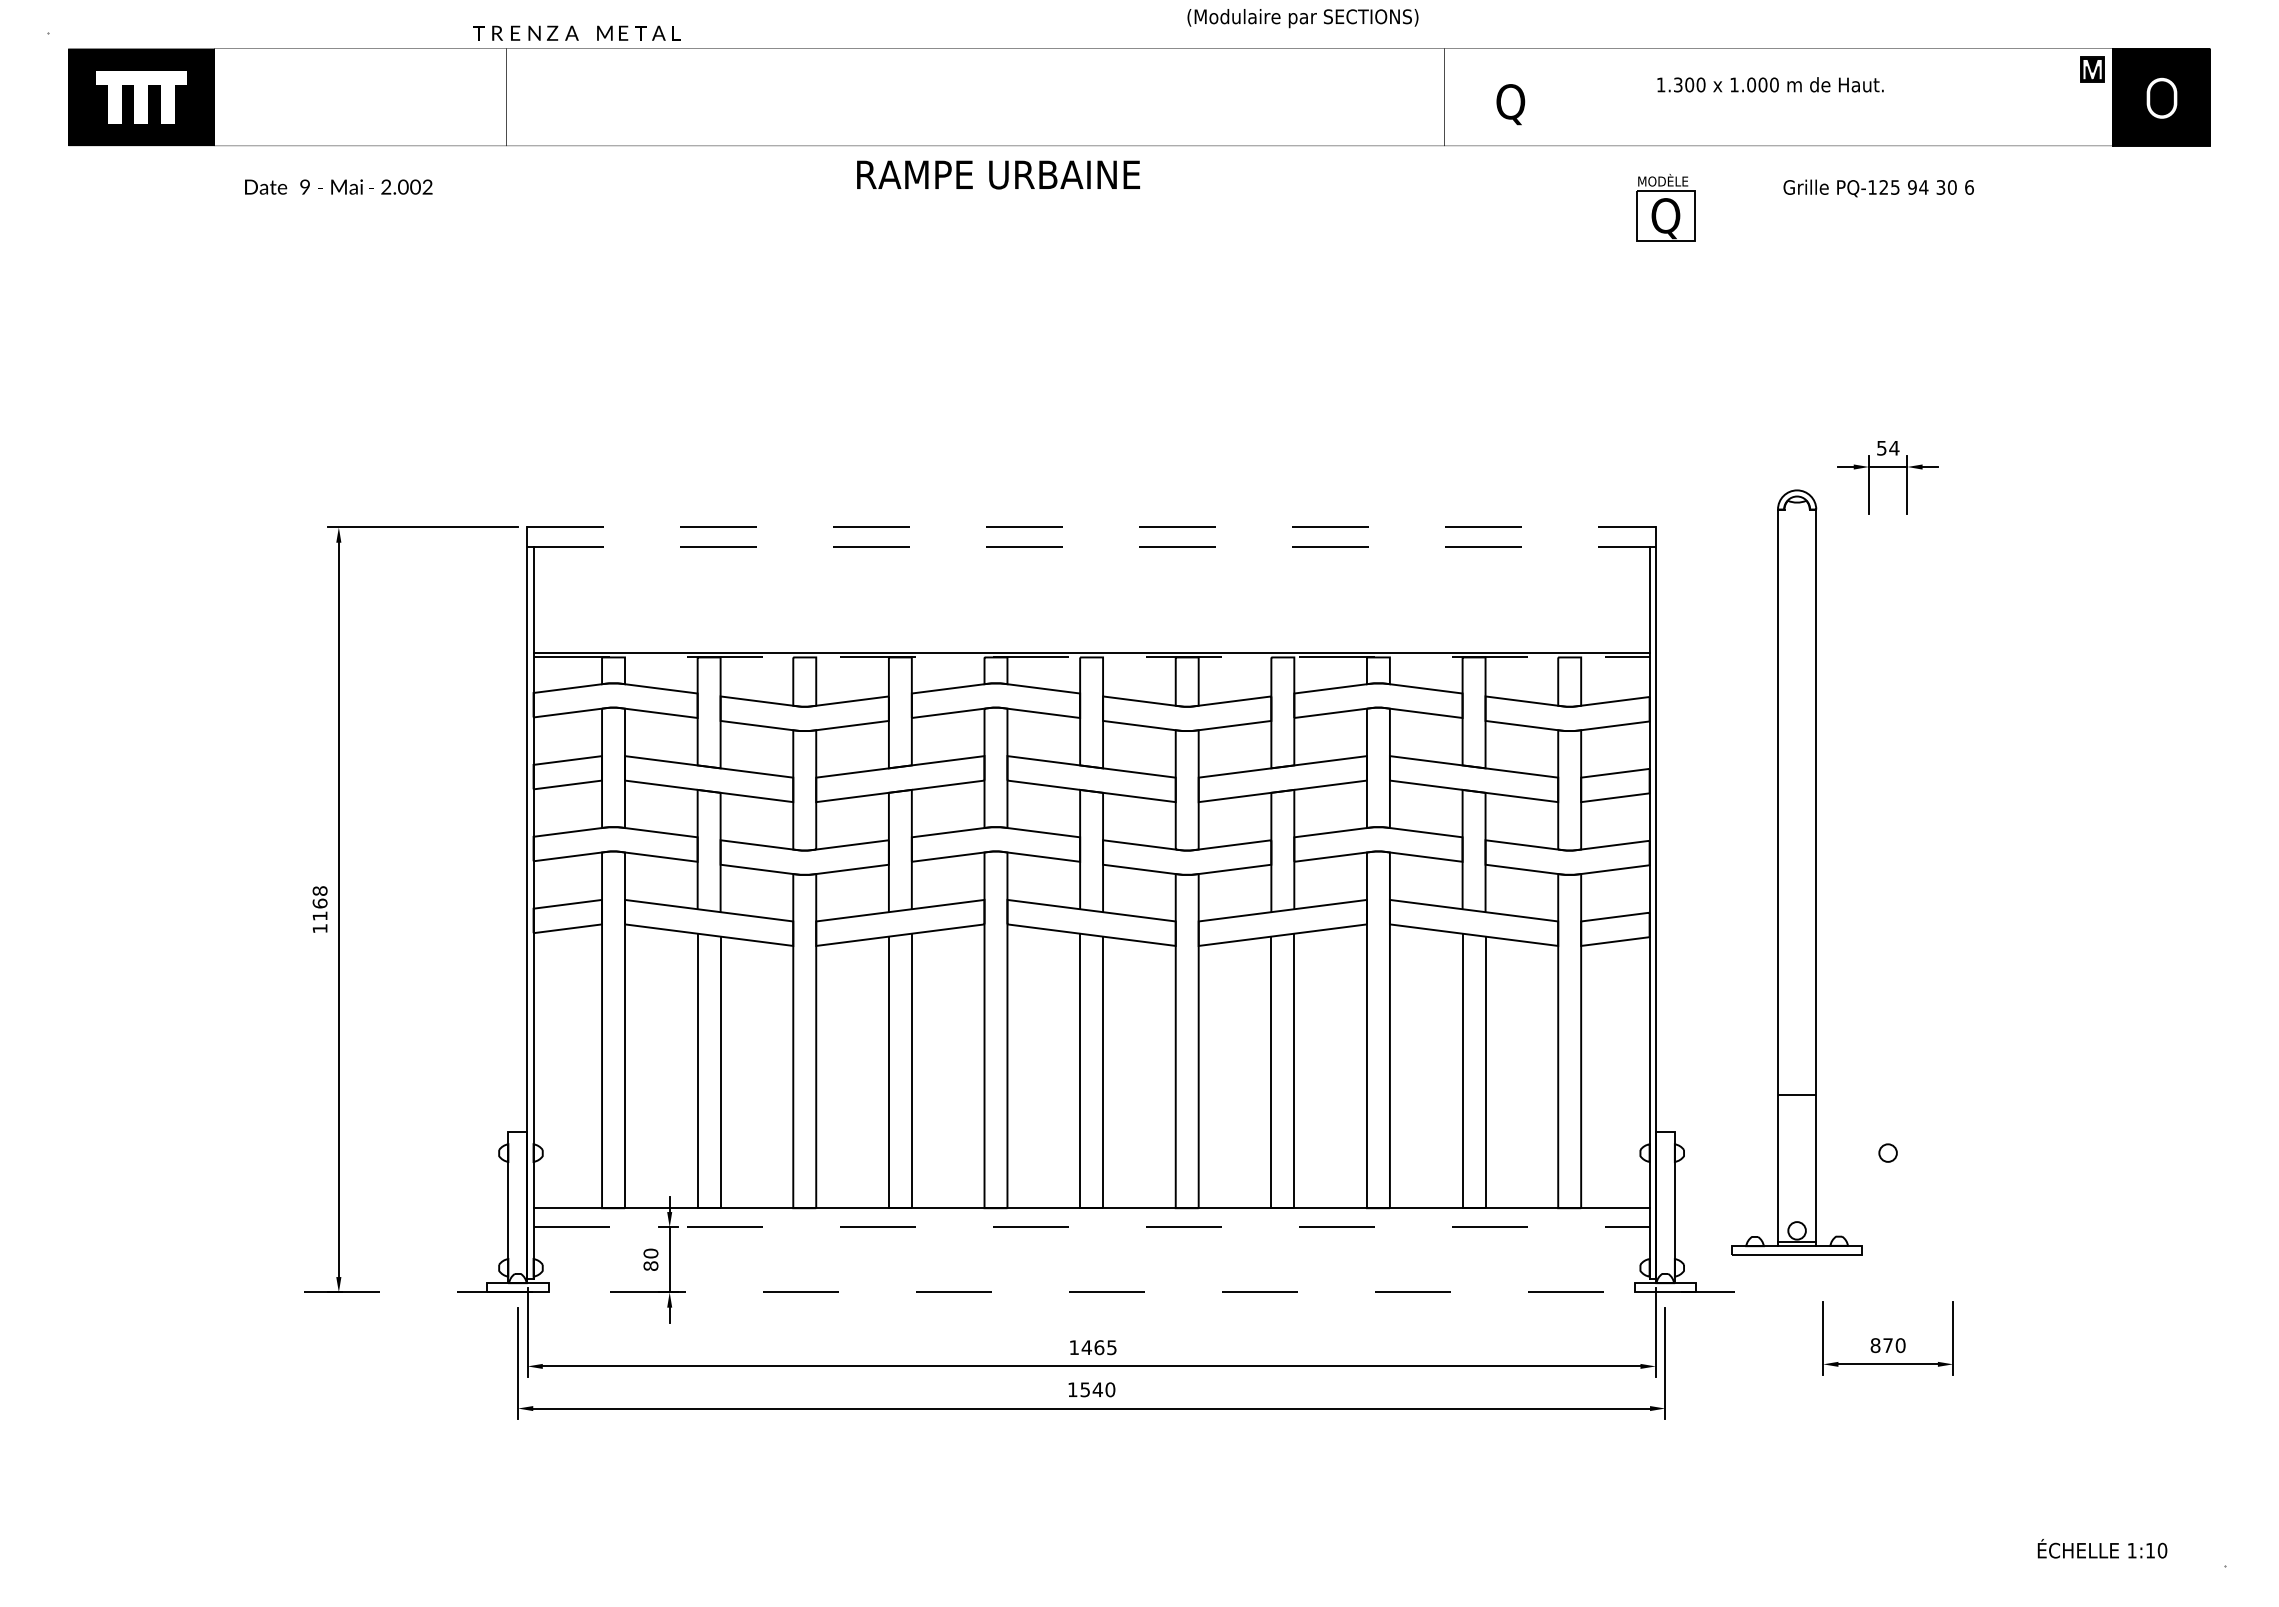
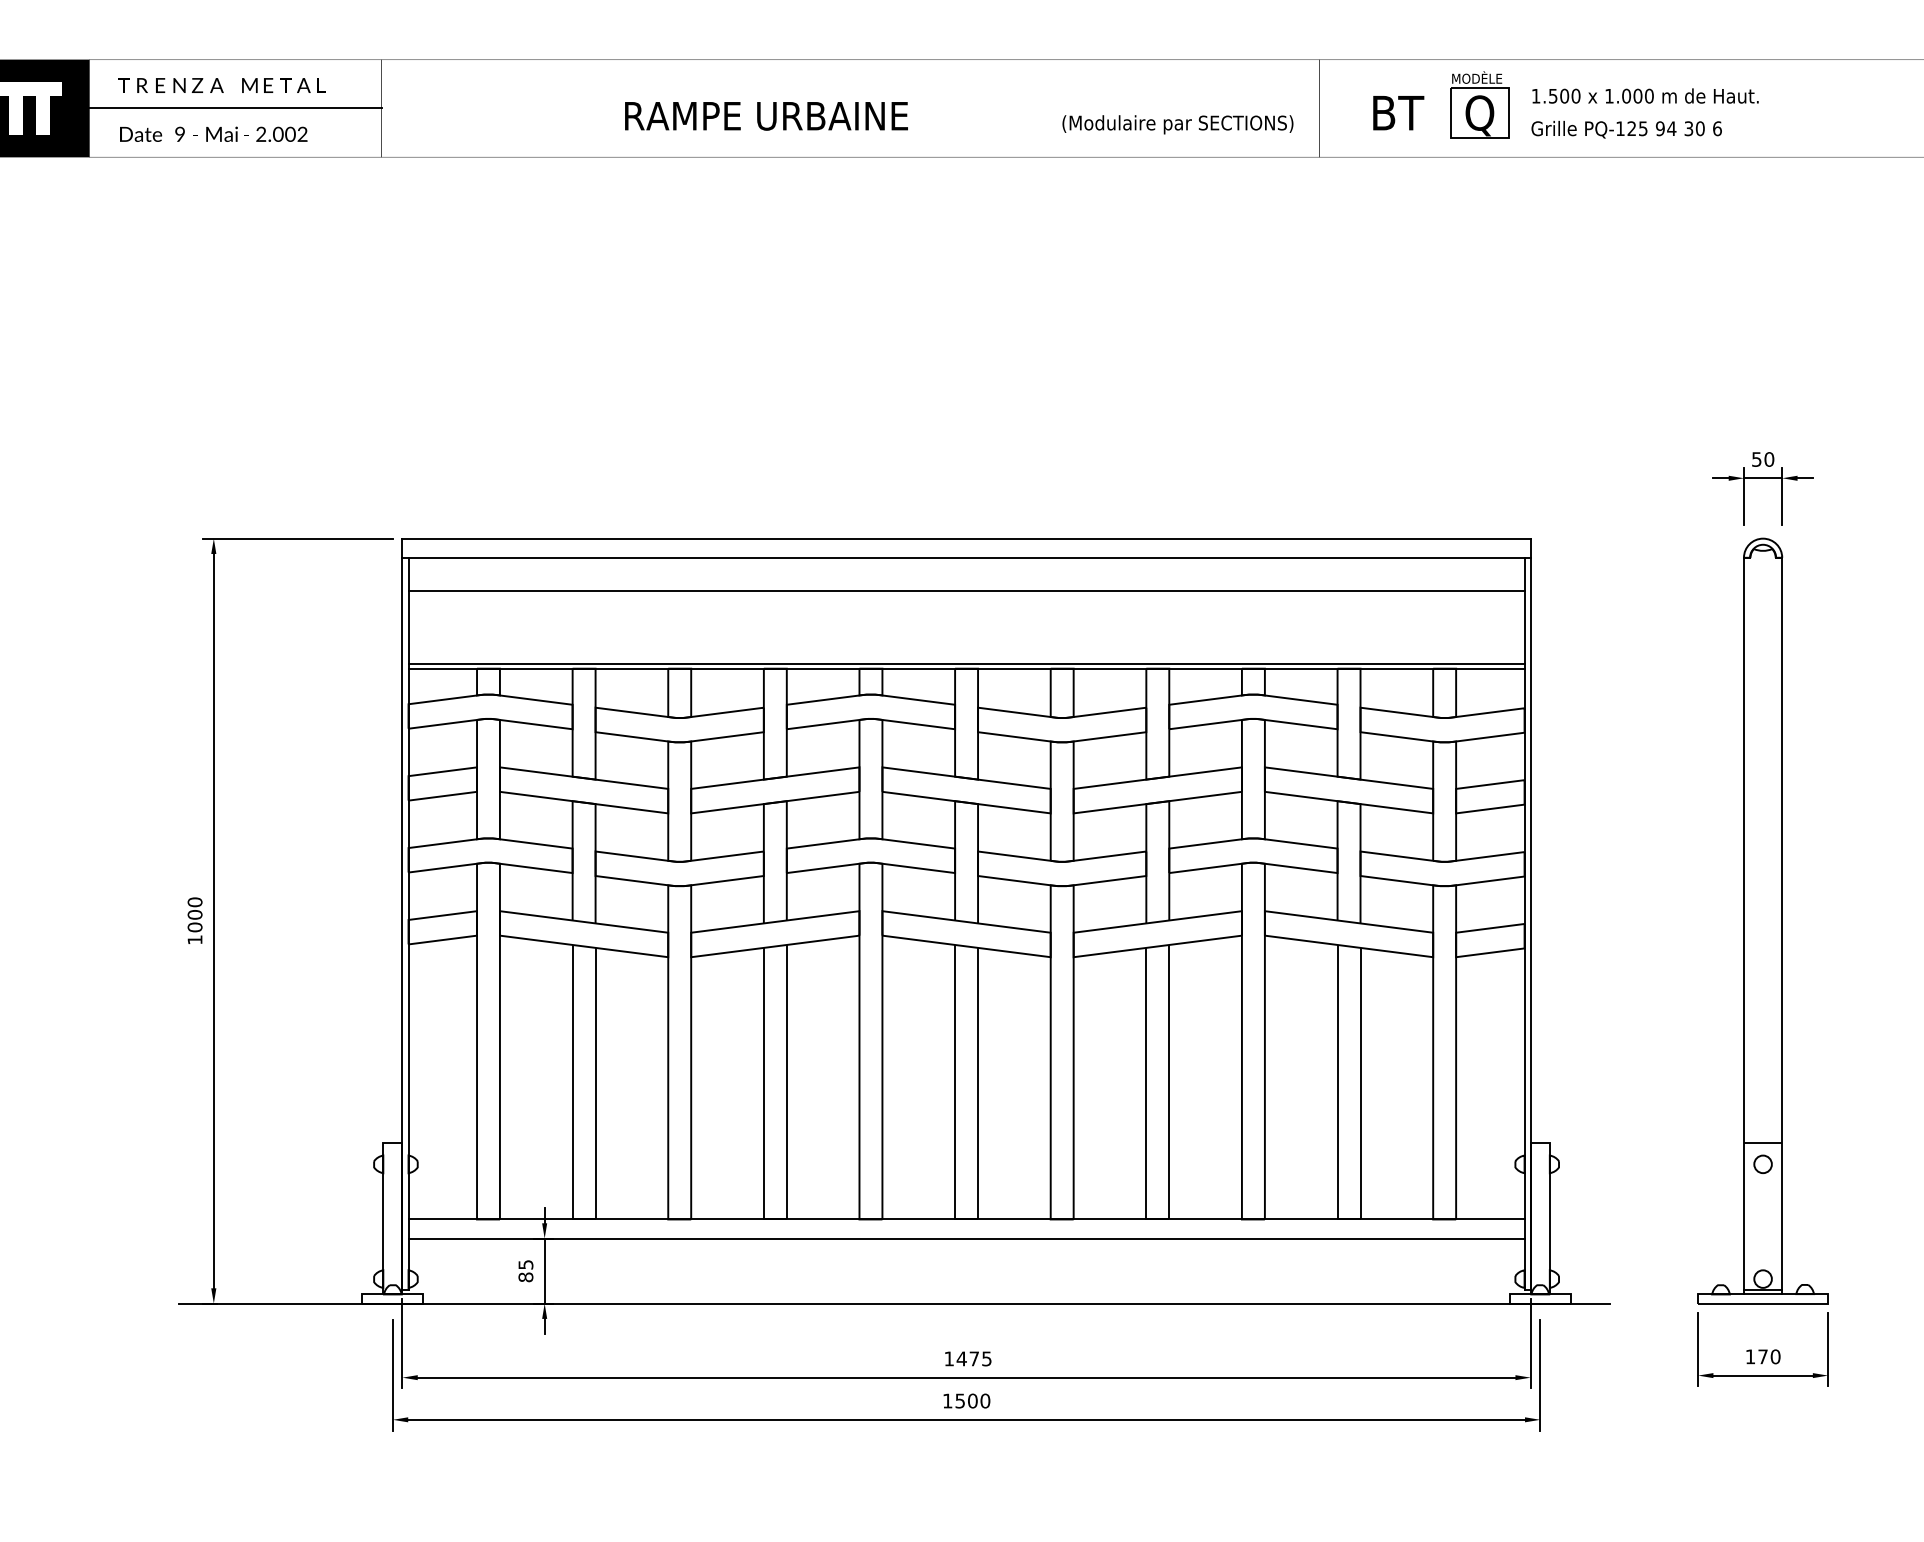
text: (1302, 18) -> (1177, 124), moved
text: (576, 32) -> (221, 84), moved
text: (1678, 84) -> (1553, 95), 1.300 -> 1.500
line: (360, 97) -> (235, 108), added
text: (1522, 104) -> (1397, 115), Q -> BT
text: (998, 174) -> (766, 115), moved
text: (338, 186) -> (213, 133), moved
text: (1878, 188) -> (1626, 129), moved
part: (1665, 207) -> (1479, 104), moved
text: (1894, 447) -> (1769, 458), 54 -> 50
line: (1092, 527) -> (967, 538), dashed -> solid
line: (1092, 546) -> (967, 557), dashed -> solid
line: (1091, 579) -> (966, 590), added
line: (1092, 657) -> (967, 668), dashed -> solid
part: (1796, 872) -> (1762, 920), moved
text: (319, 903) -> (194, 914), 1168 -> 1000
line: (1092, 1227) -> (967, 1238), dashed -> solid
text: (650, 1253) -> (525, 1264), 80 -> 85
line: (1019, 1292) -> (894, 1303), dashed -> solid
text: (1875, 1345) -> (1750, 1356), 870 -> 170
text: (1099, 1347) -> (974, 1358), 1465 -> 1475
text: (1097, 1389) -> (972, 1400), 1540 -> 1500

